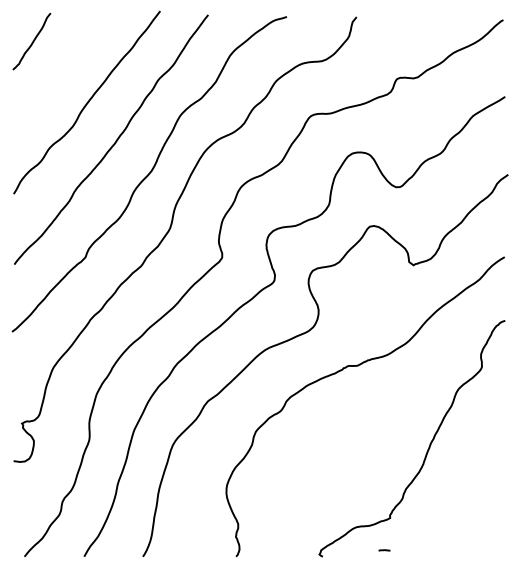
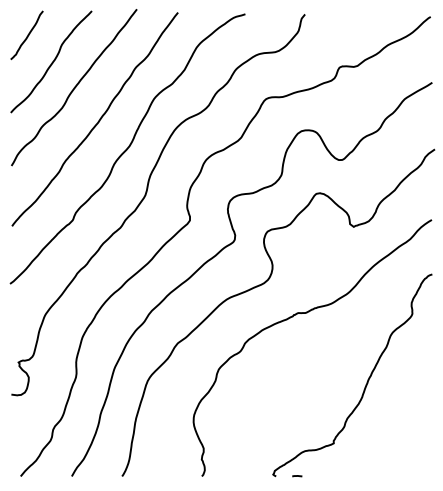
curve: (61, 72) -> (52, 61), added
line: (384, 550) -> (297, 476), moved

